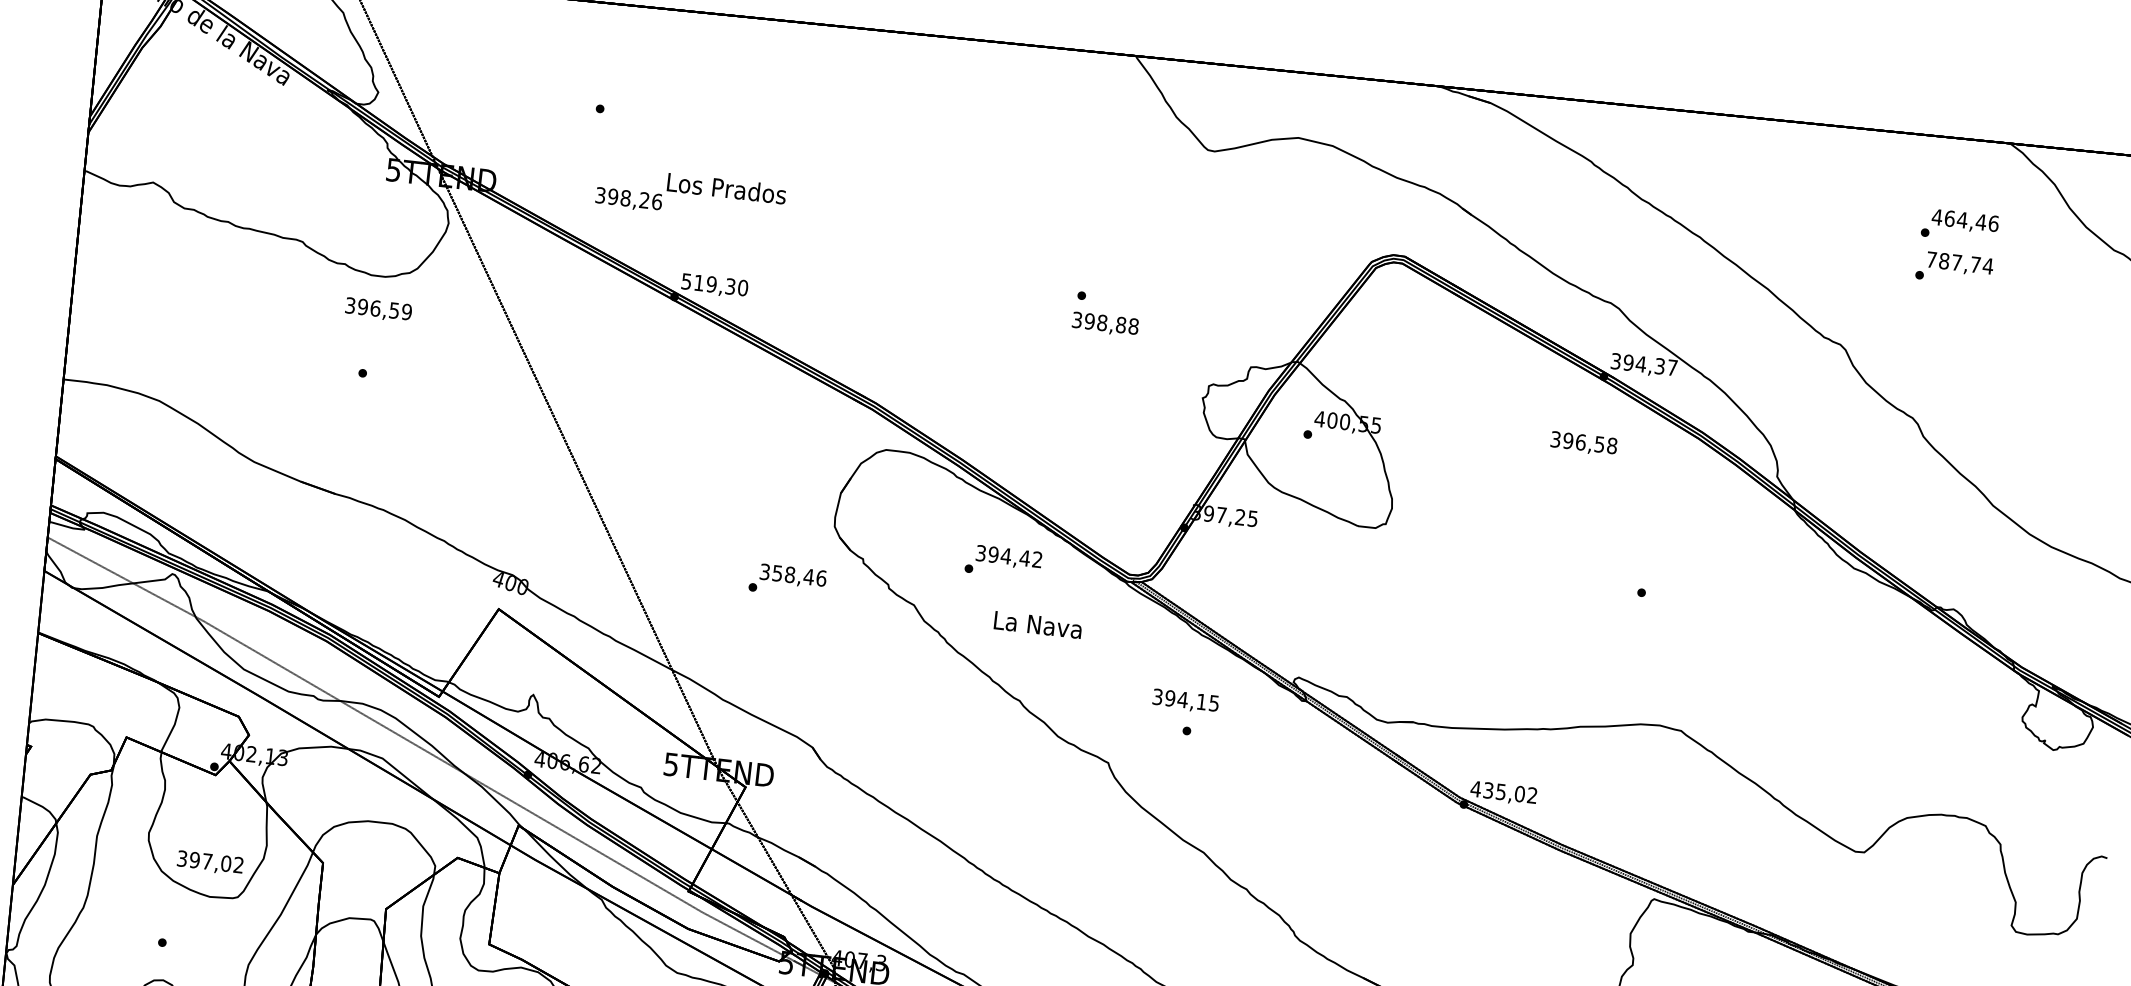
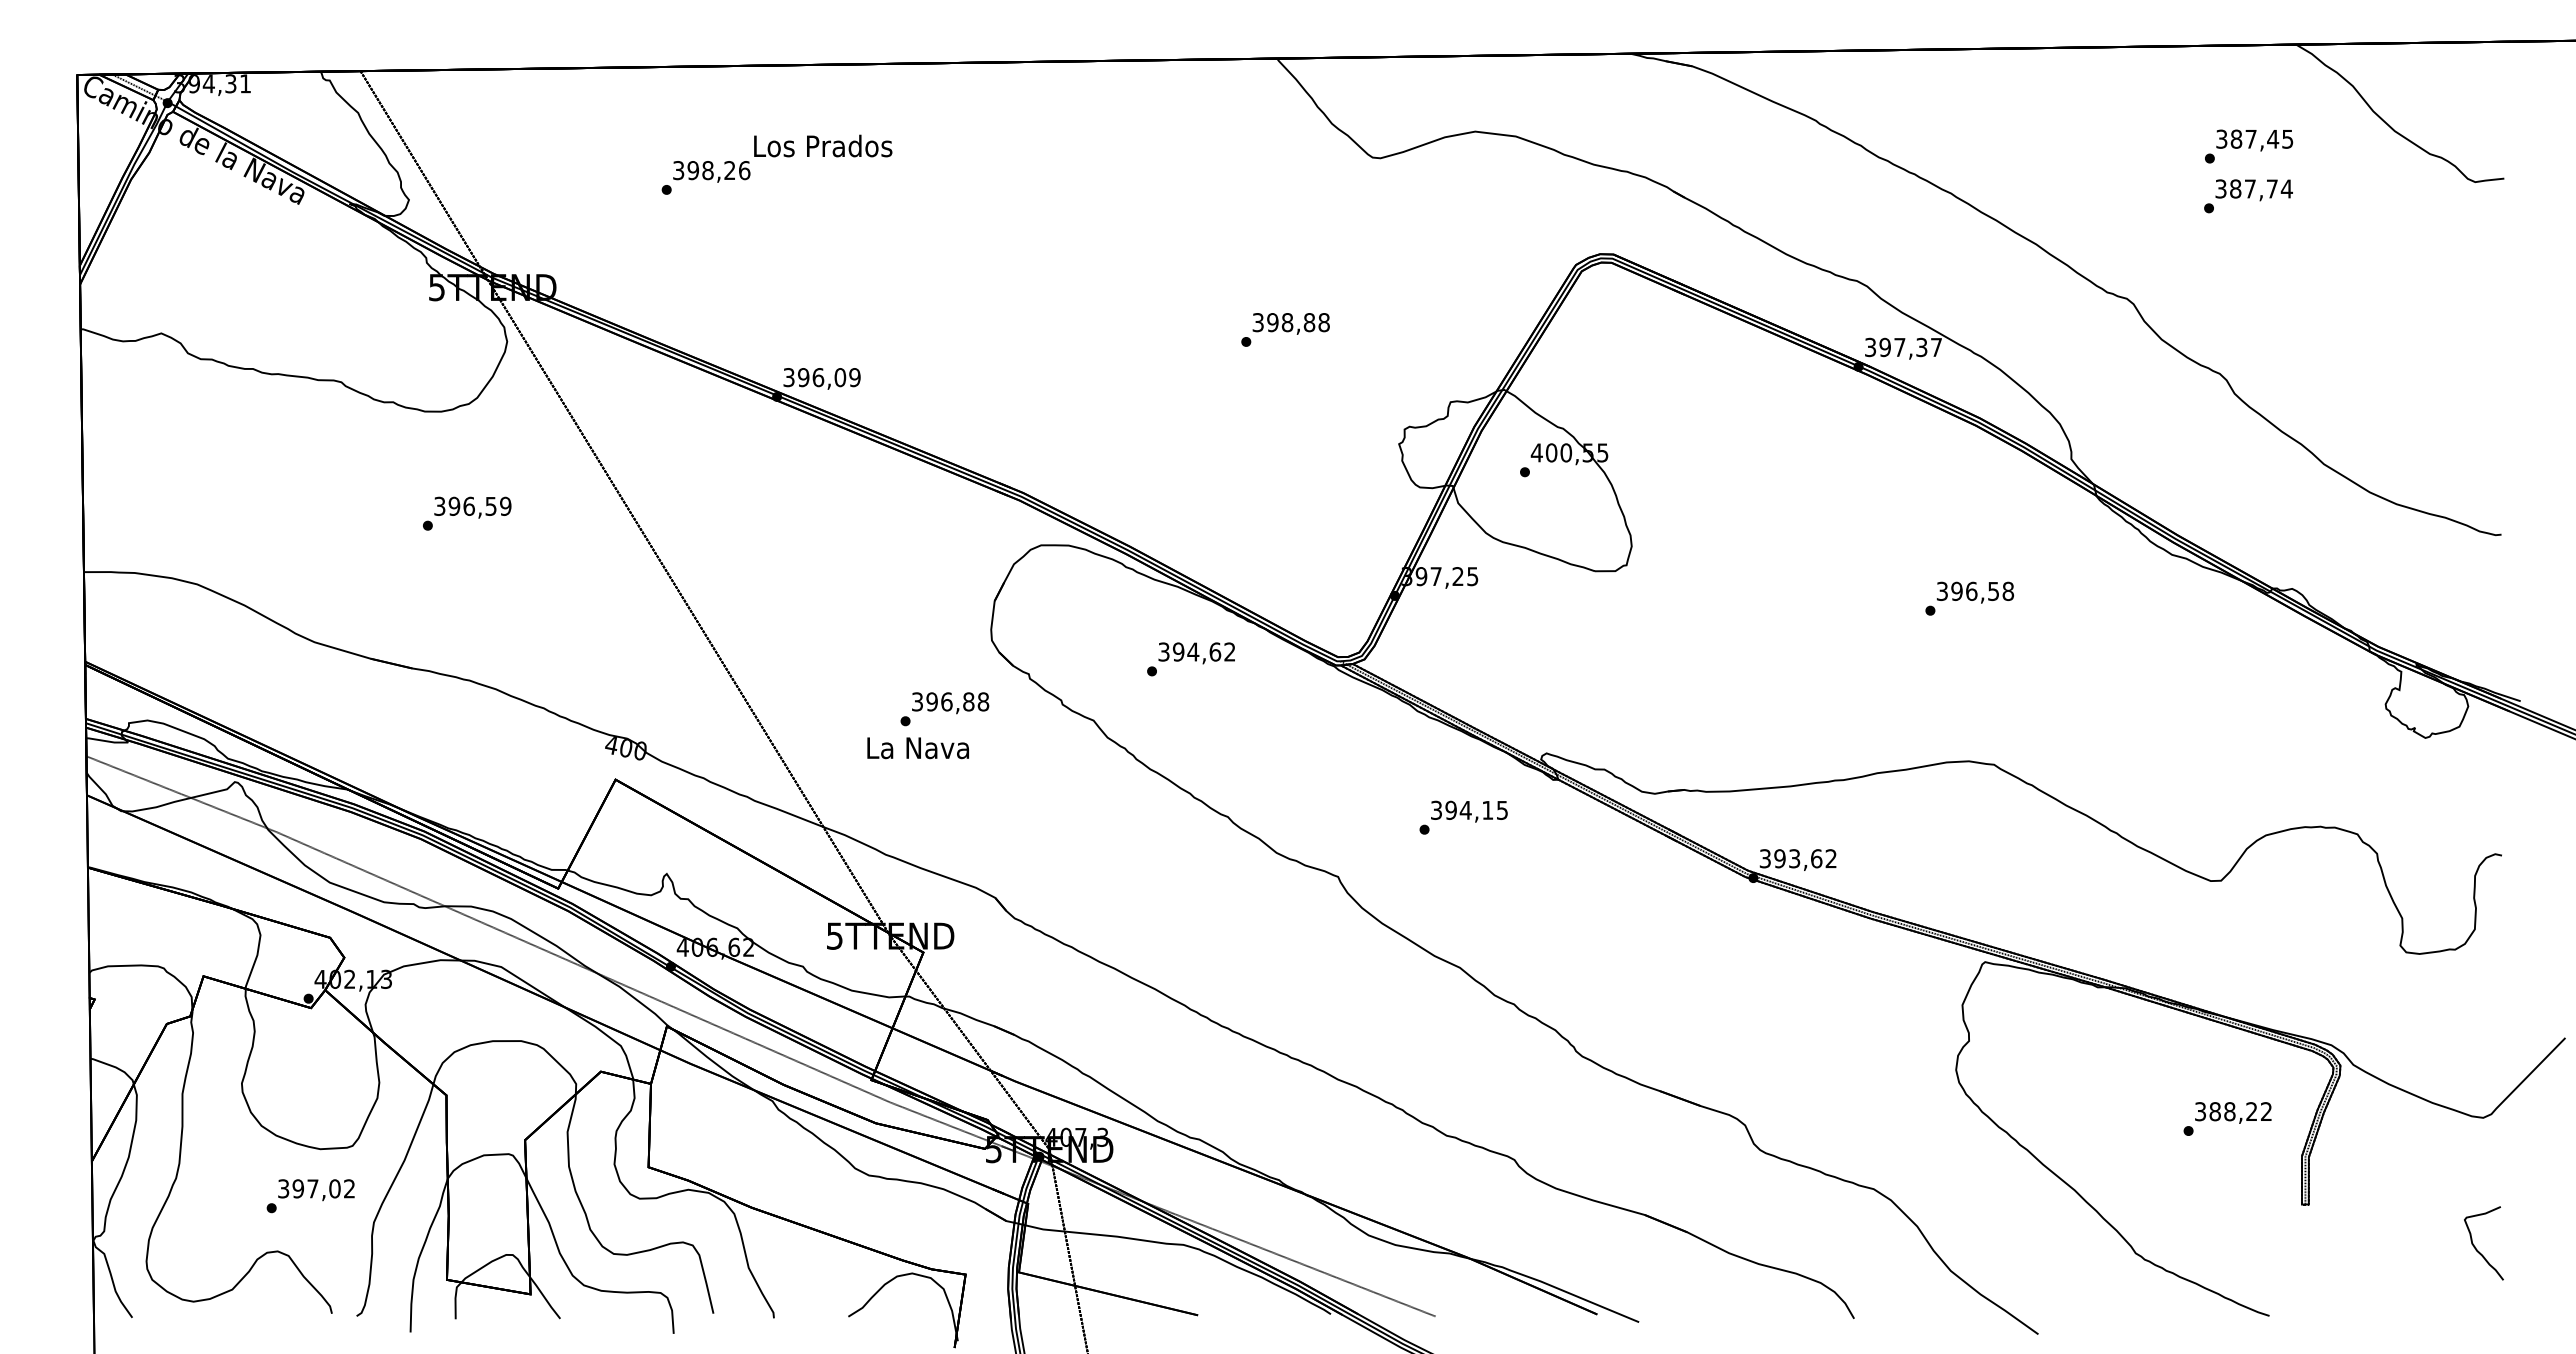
text: (690, 195) -> (782, 158), moved
text: (1965, 219) -> (2254, 138), 464,46 -> 387,45
text: (1931, 259) -> (2220, 188), 787,74 -> 387,74
text: (715, 284) -> (822, 377), 519,30 -> 396,09
text: (378, 309) -> (472, 507), moved
text: (1104, 323) -> (1290, 323), moved
text: (1640, 364) -> (1899, 347), 394,37 -> 397,37
text: (1584, 443) -> (1975, 592), moved
text: (1025, 557) -> (1215, 651), 394,42 -> 394,62
text: (799, 575) -> (957, 701), 358,46 -> 396,88
text: (1037, 625) -> (917, 748), moved
text: (1185, 701) -> (1469, 811), moved
text: (1497, 791) -> (1790, 858), 435,02 -> 393,62
text: (210, 863) -> (316, 1190), moved

